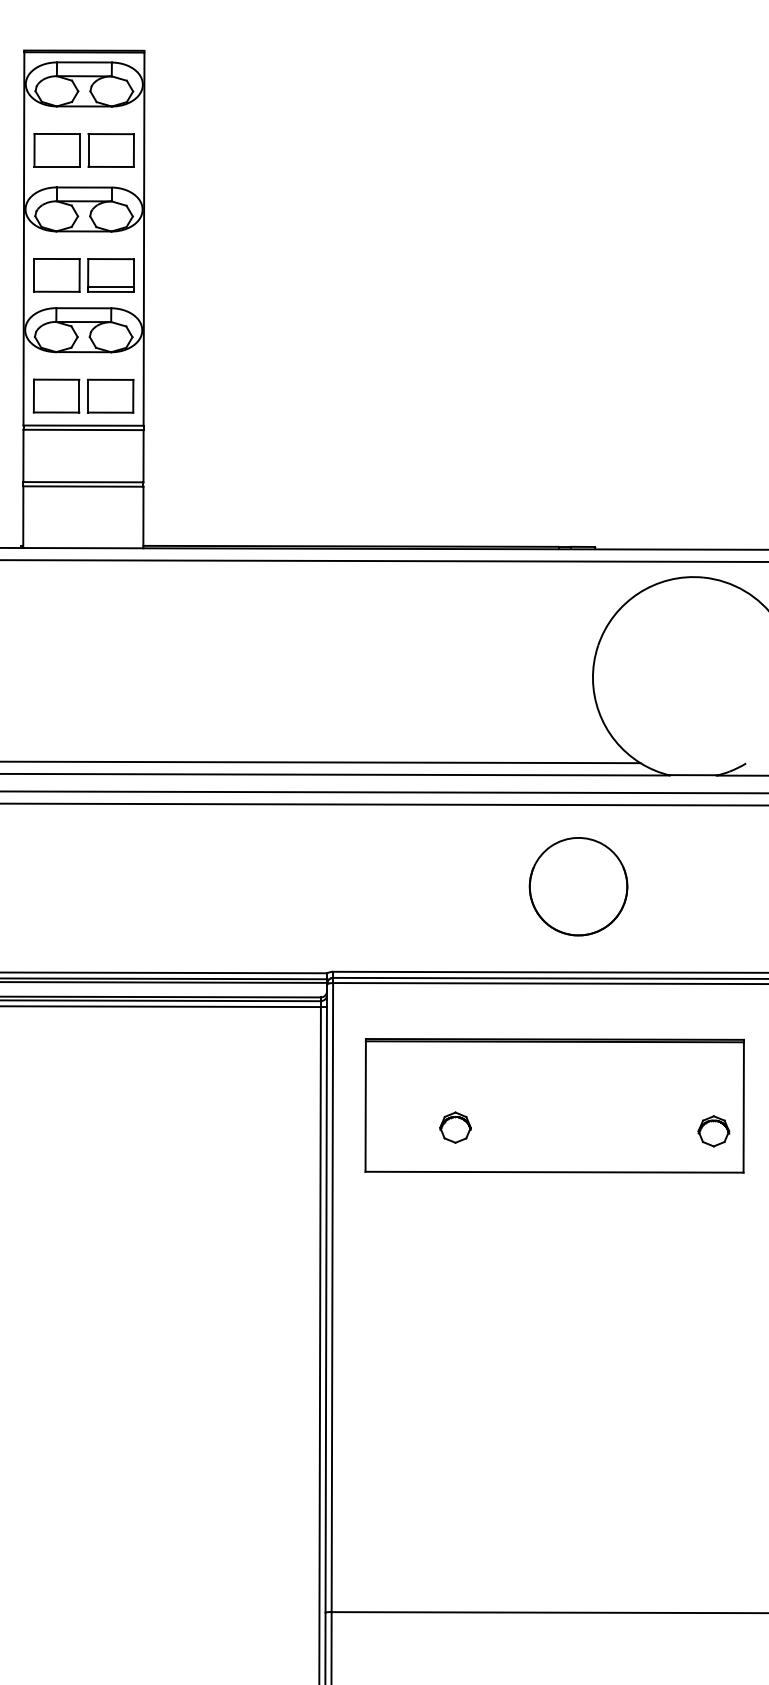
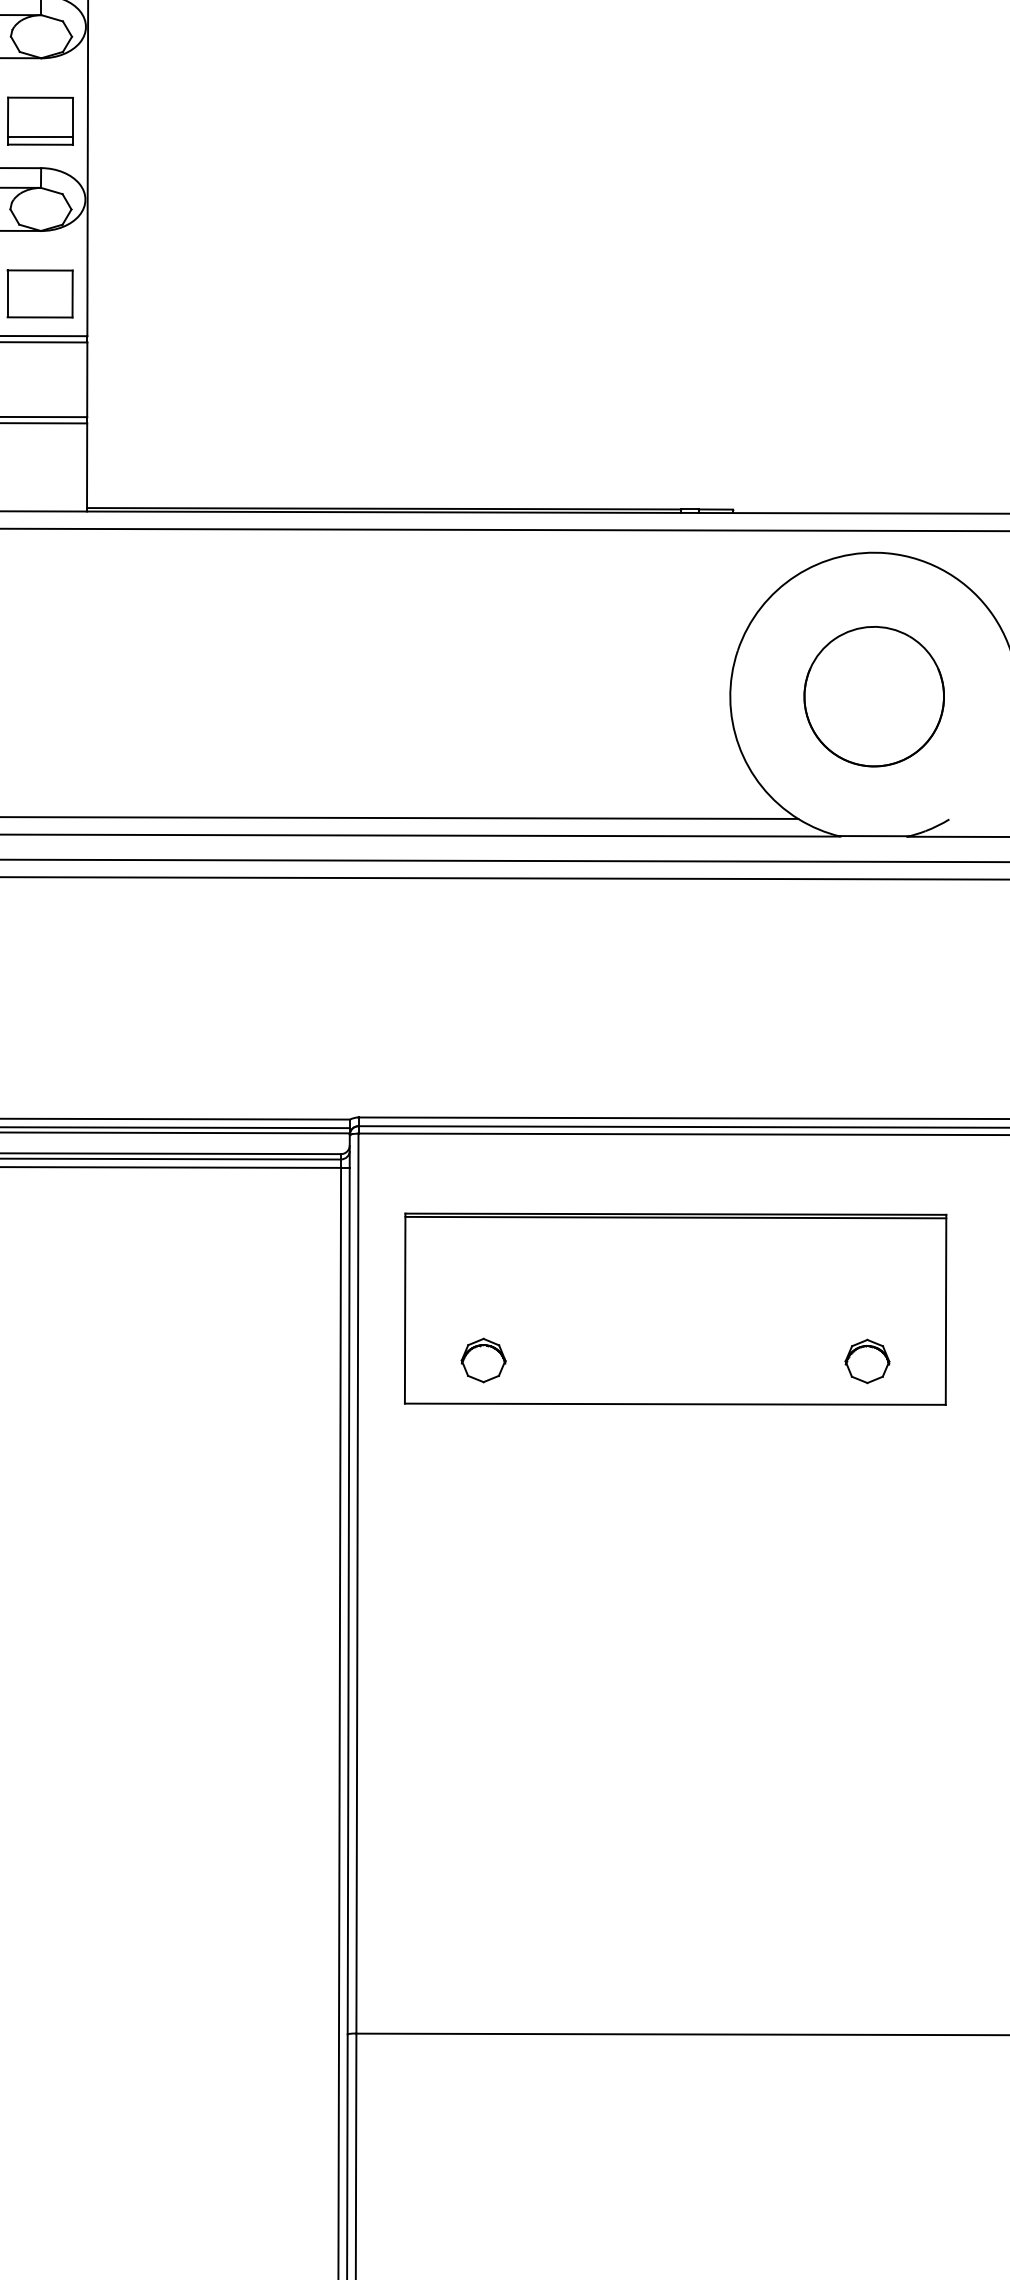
part: (578, 886) -> (874, 696), moved
part: (455, 1127) -> (483, 1360), moved
part: (713, 1131) -> (866, 1361), moved

